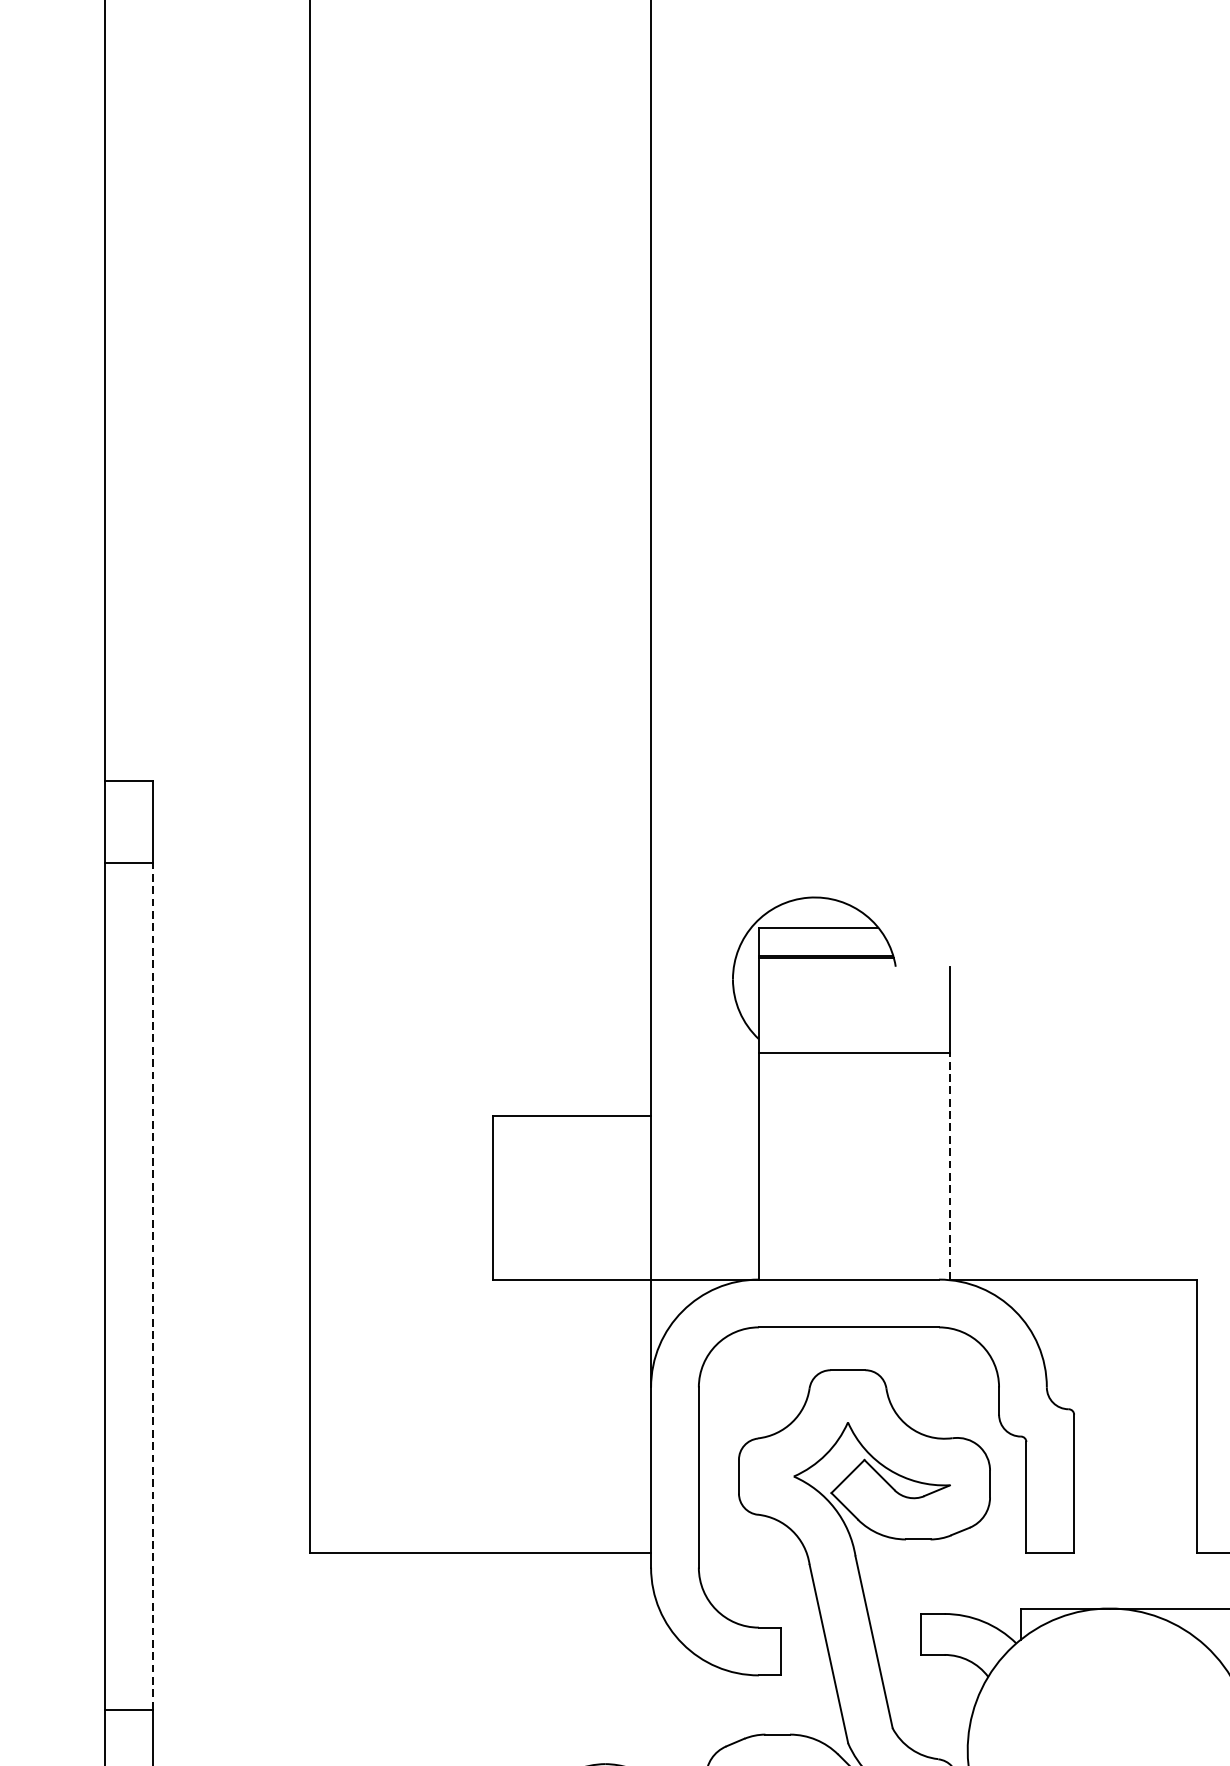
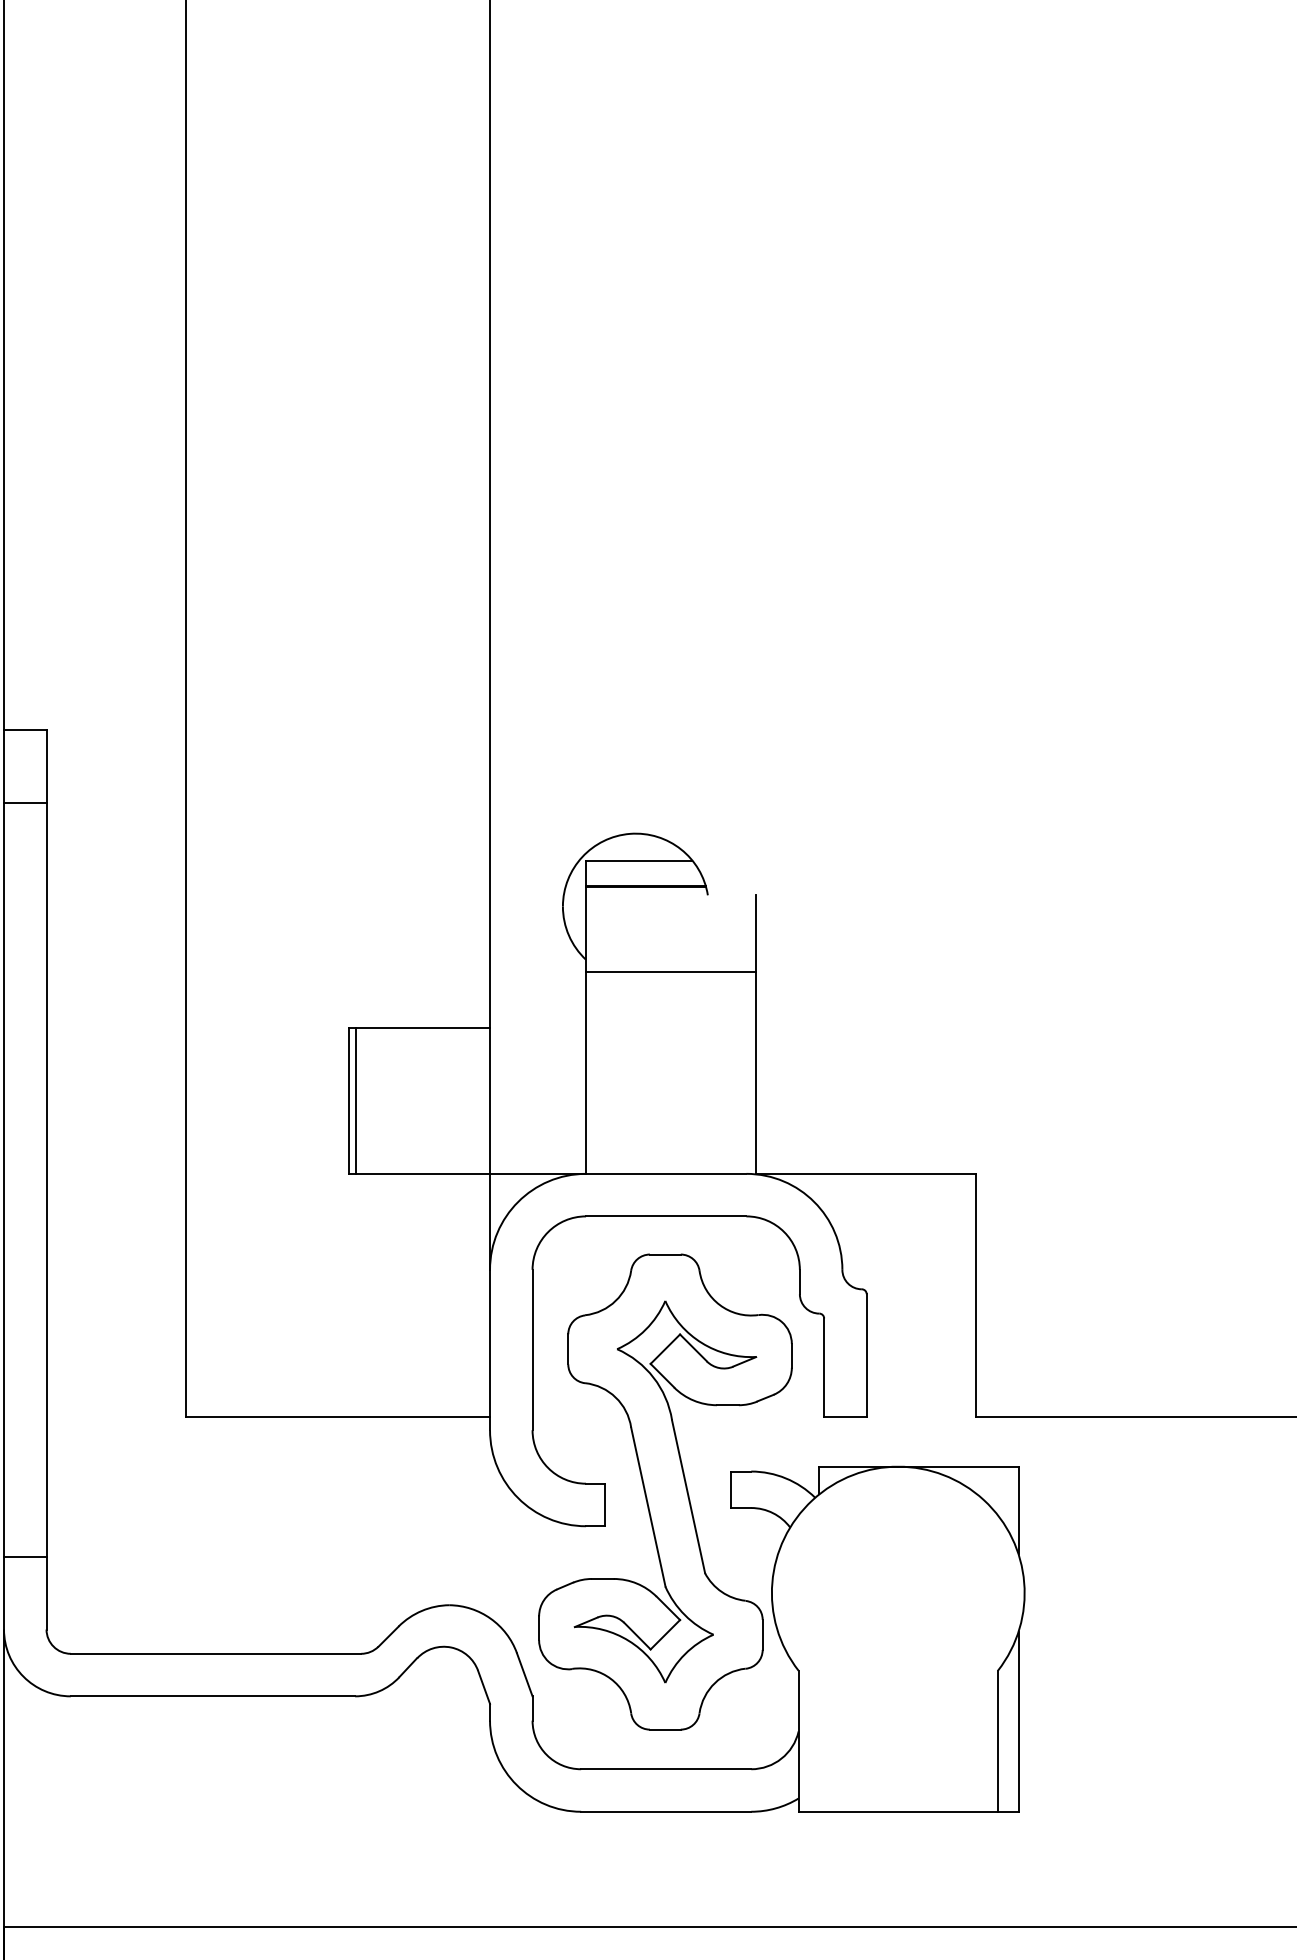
line: (950, 1166) -> (756, 1073), dashed -> solid
line: (501, 1197) -> (356, 1100), added
line: (152, 1285) -> (46, 1179), dashed -> solid

